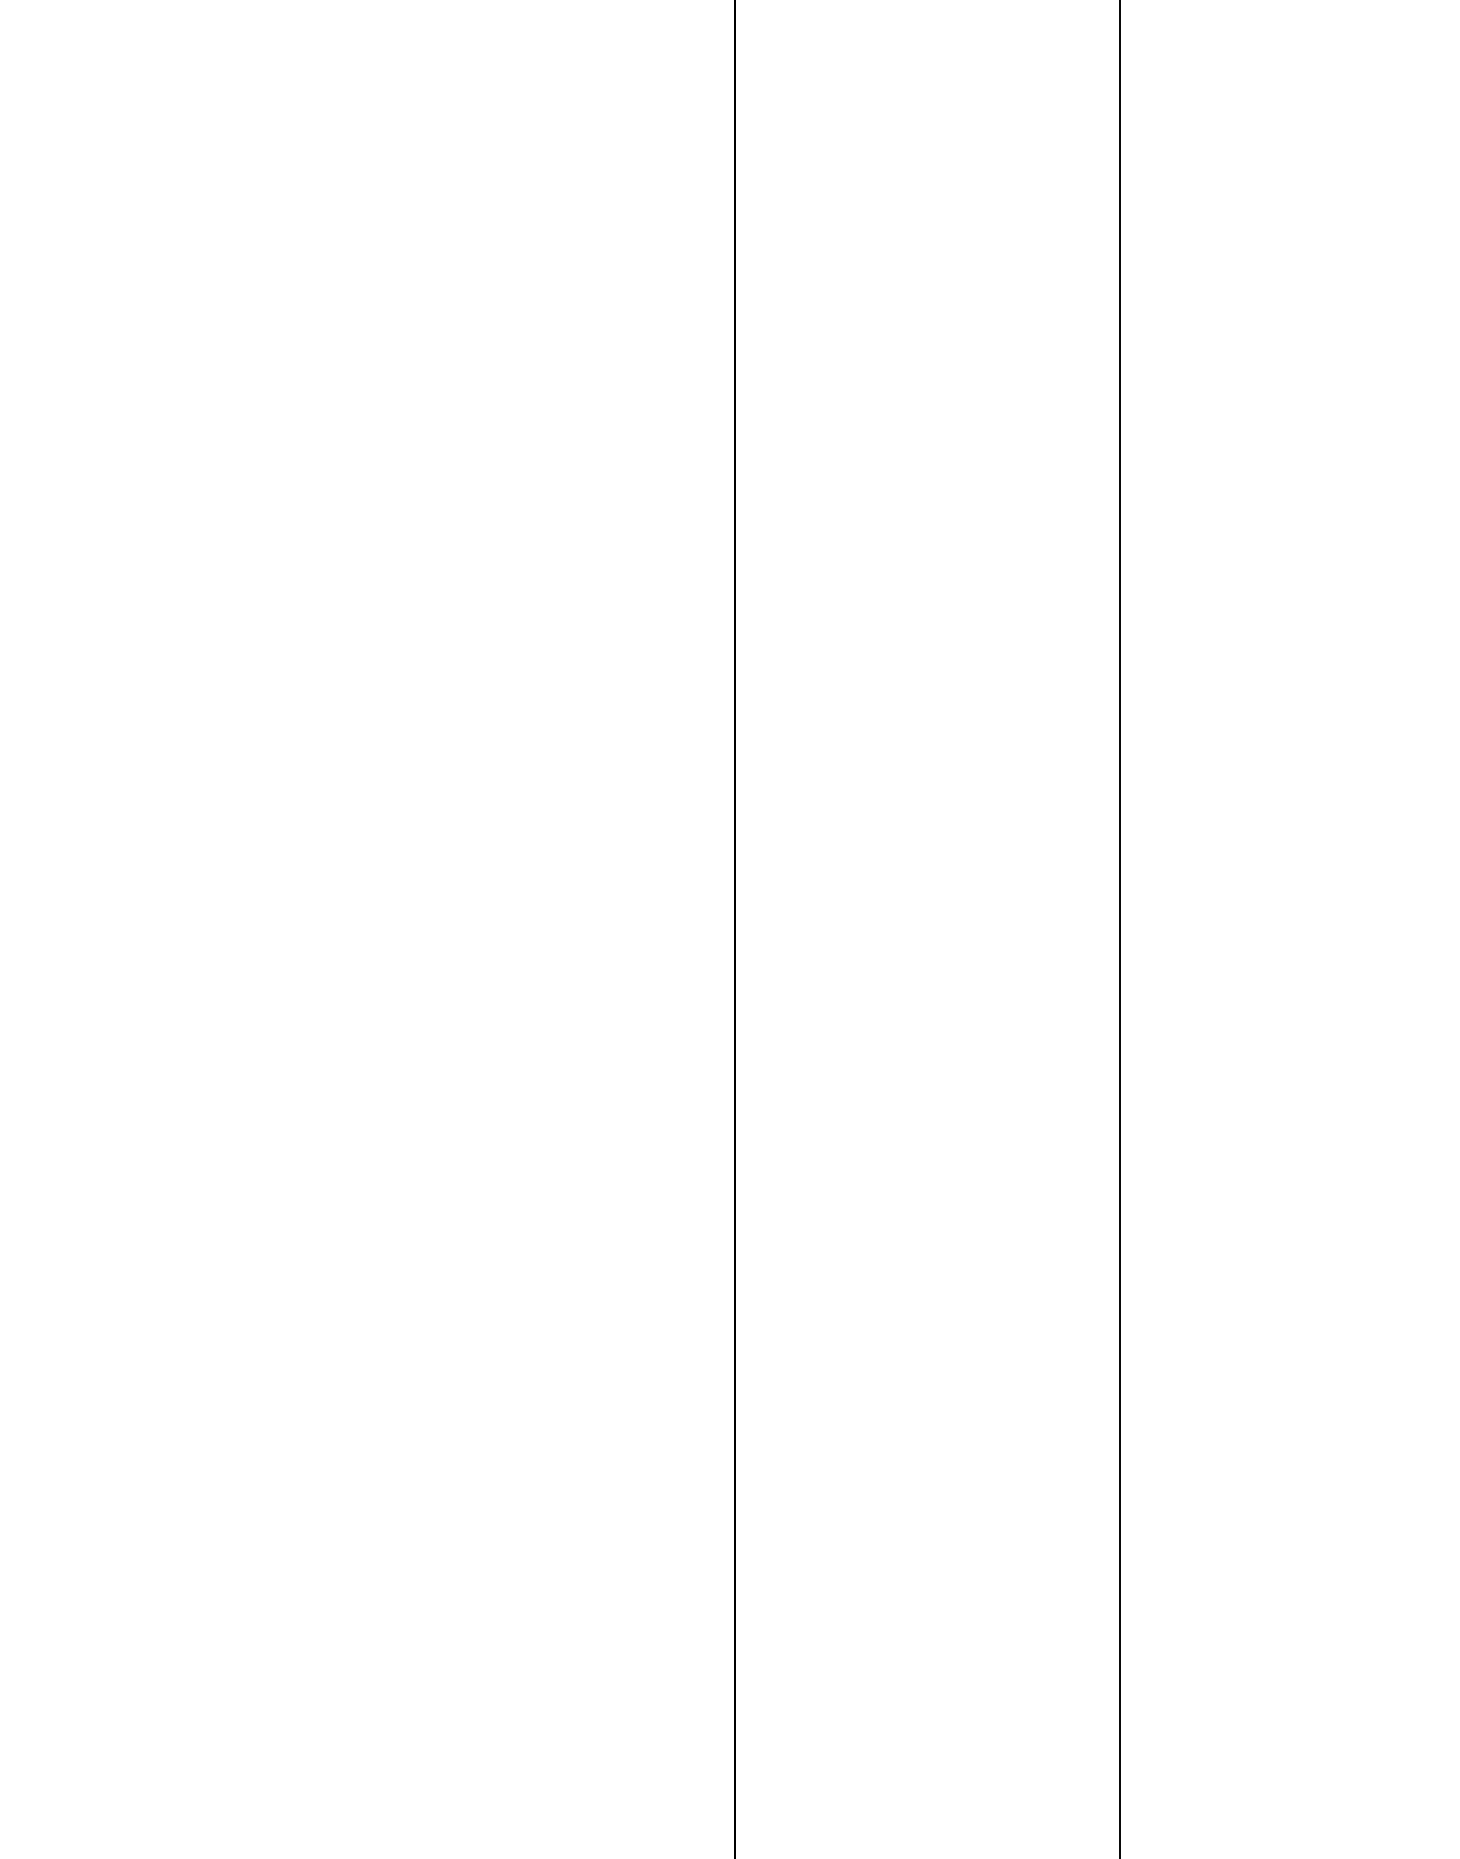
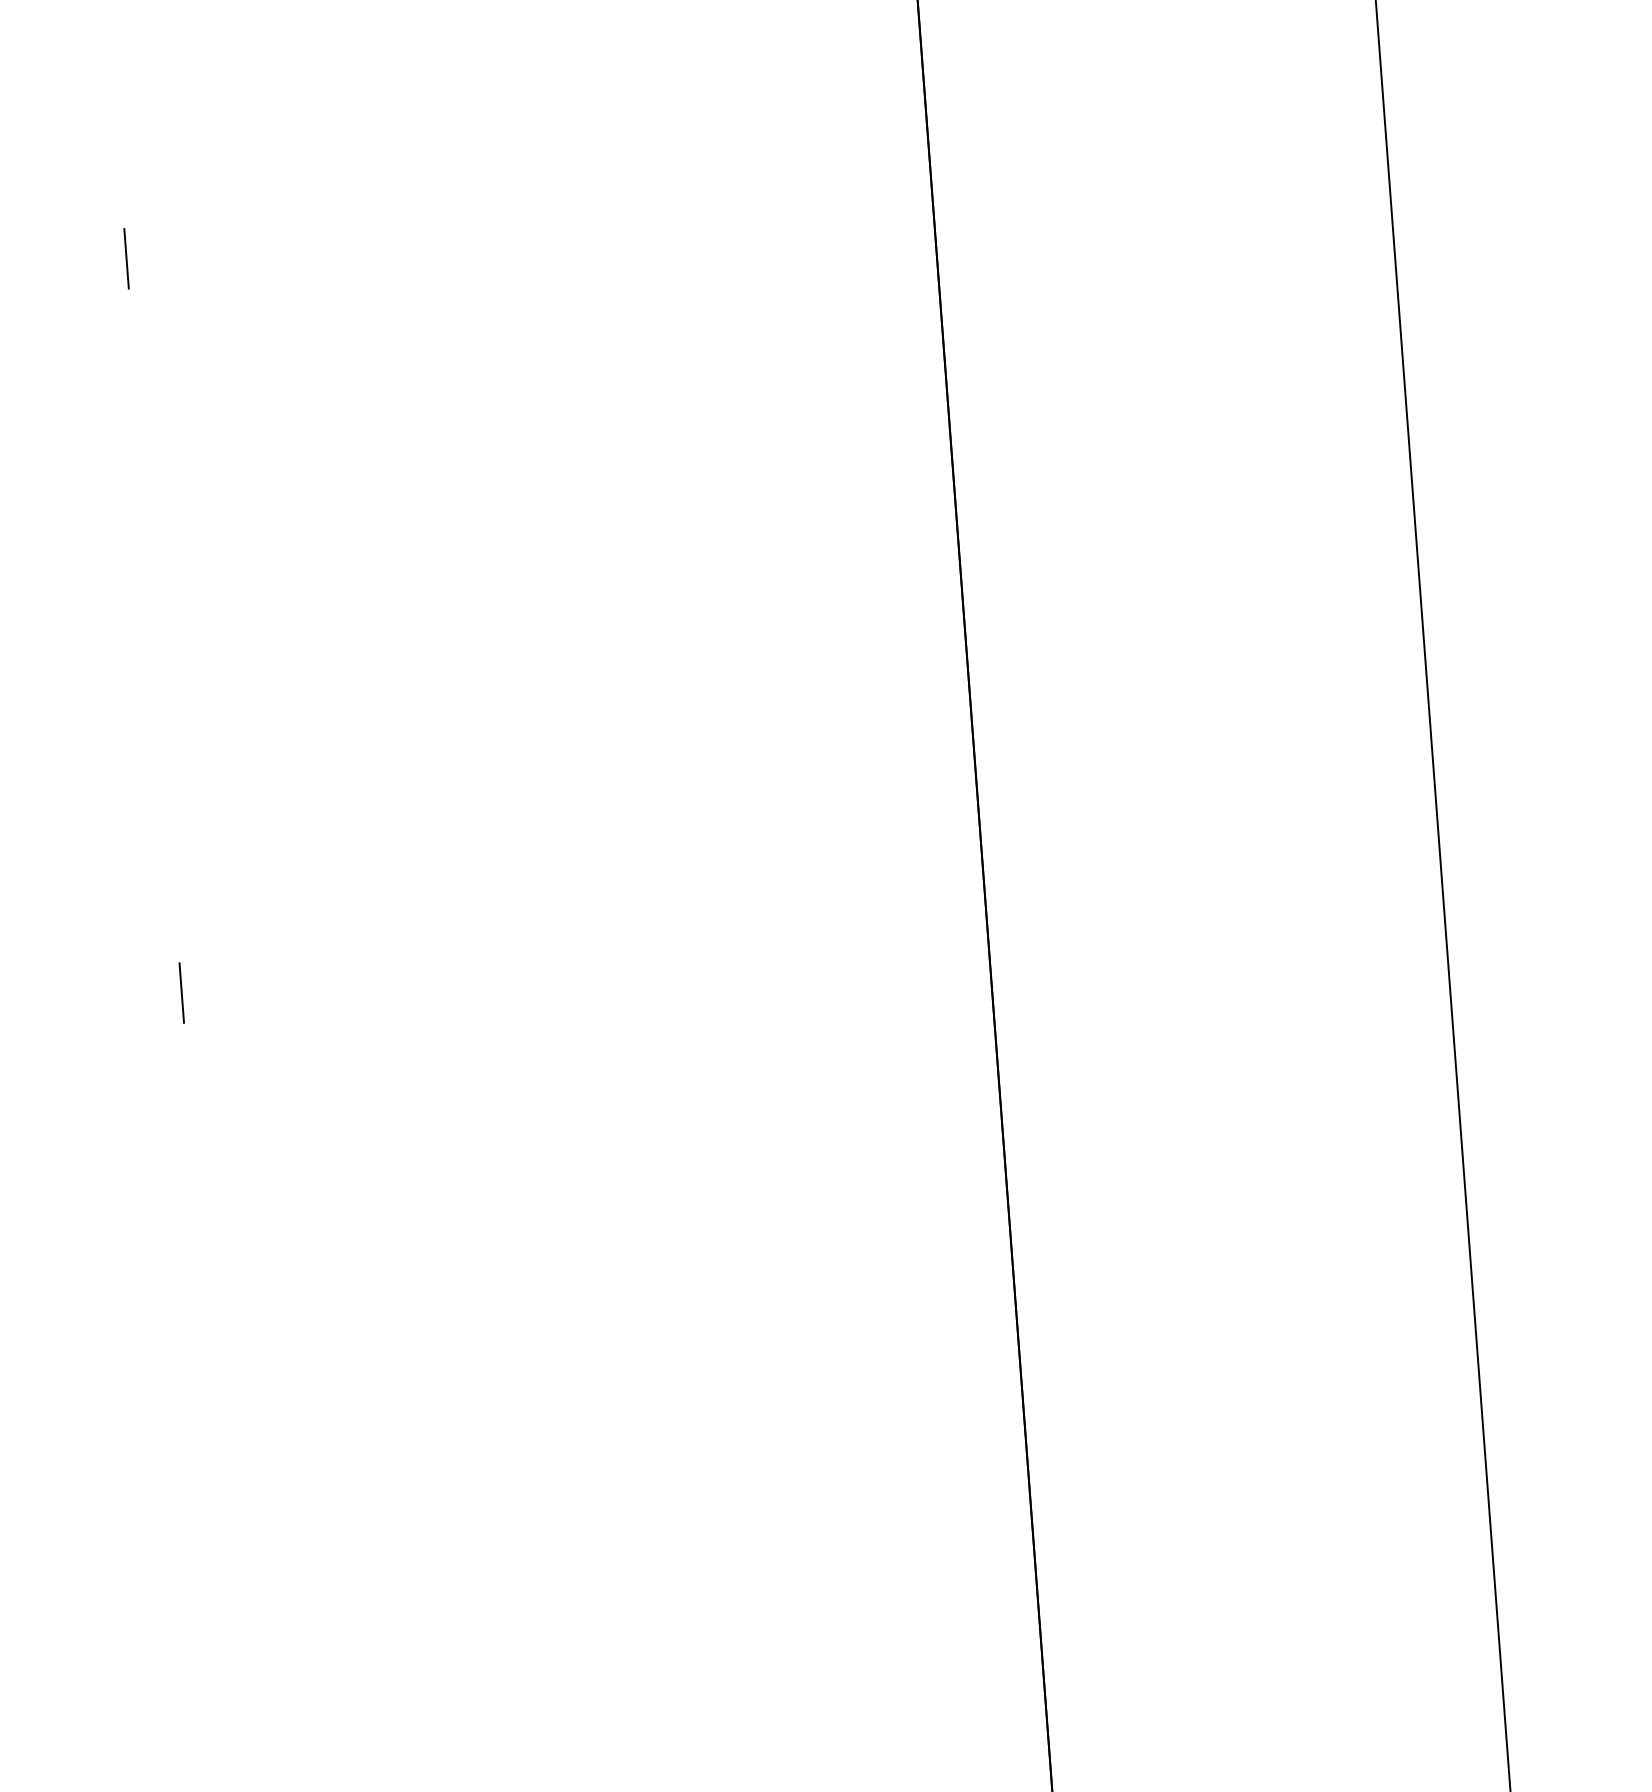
line: (53, 184) -> (126, 258), added
line: (53, 805) -> (181, 992), added

